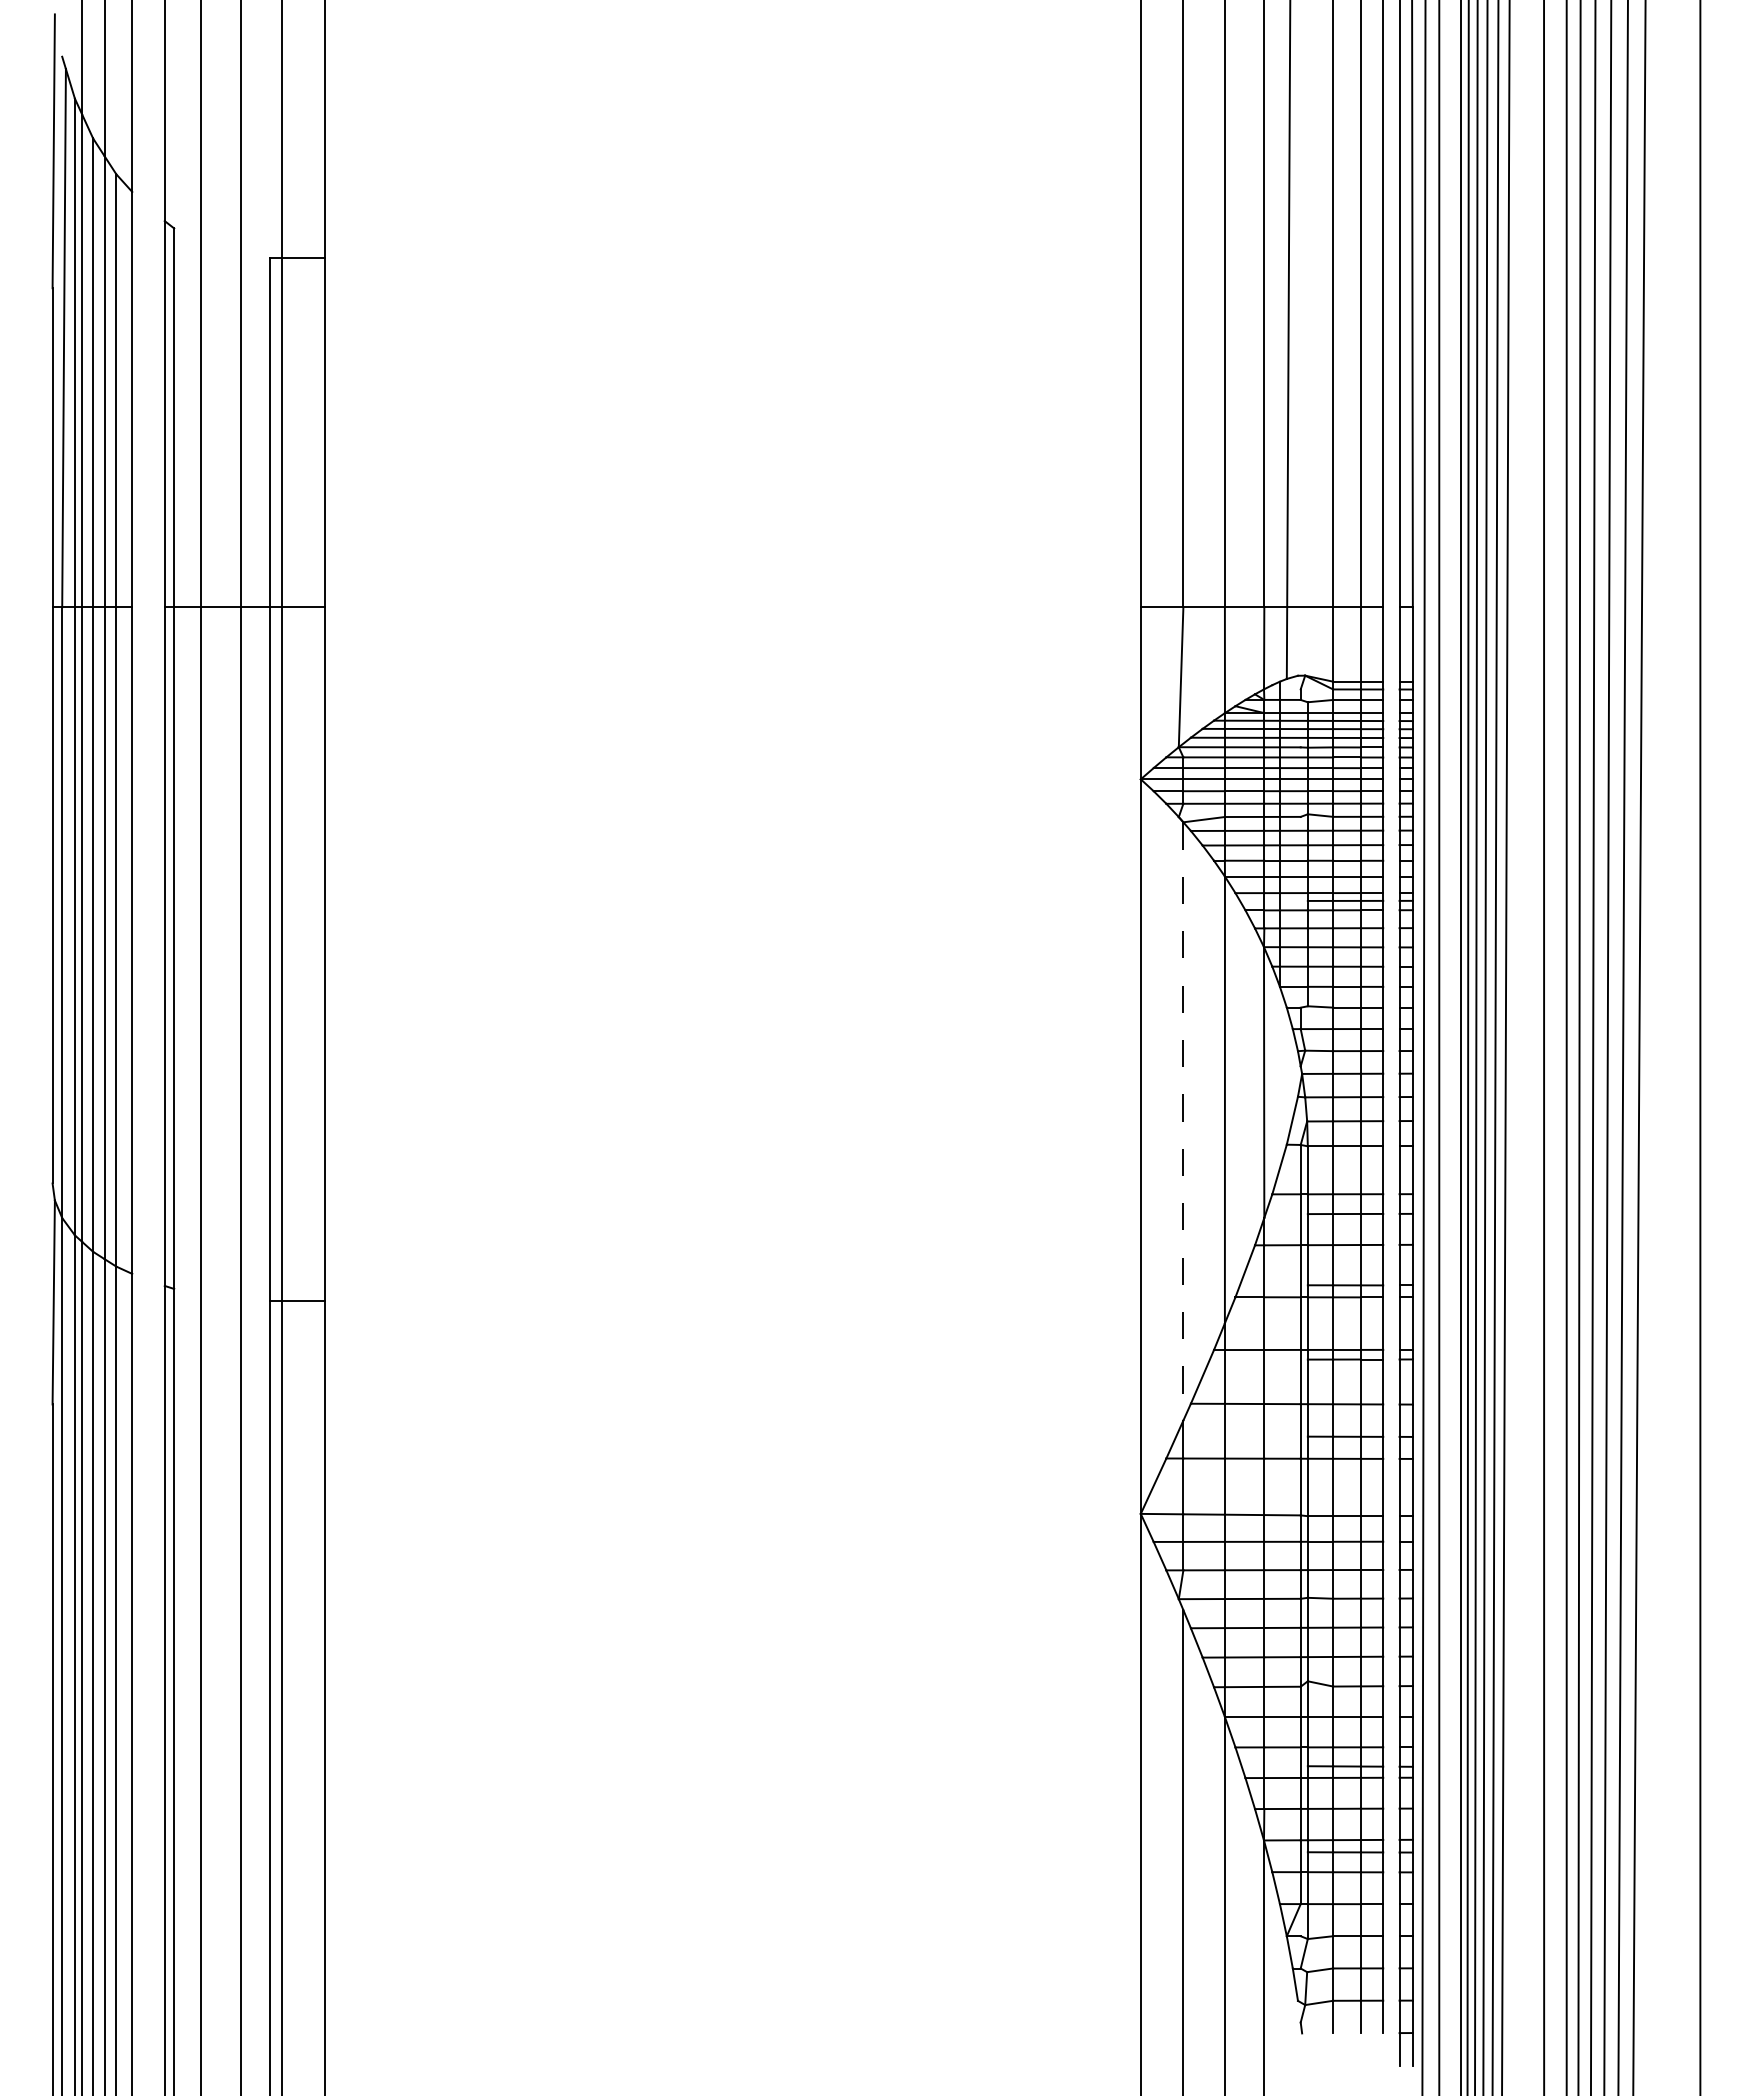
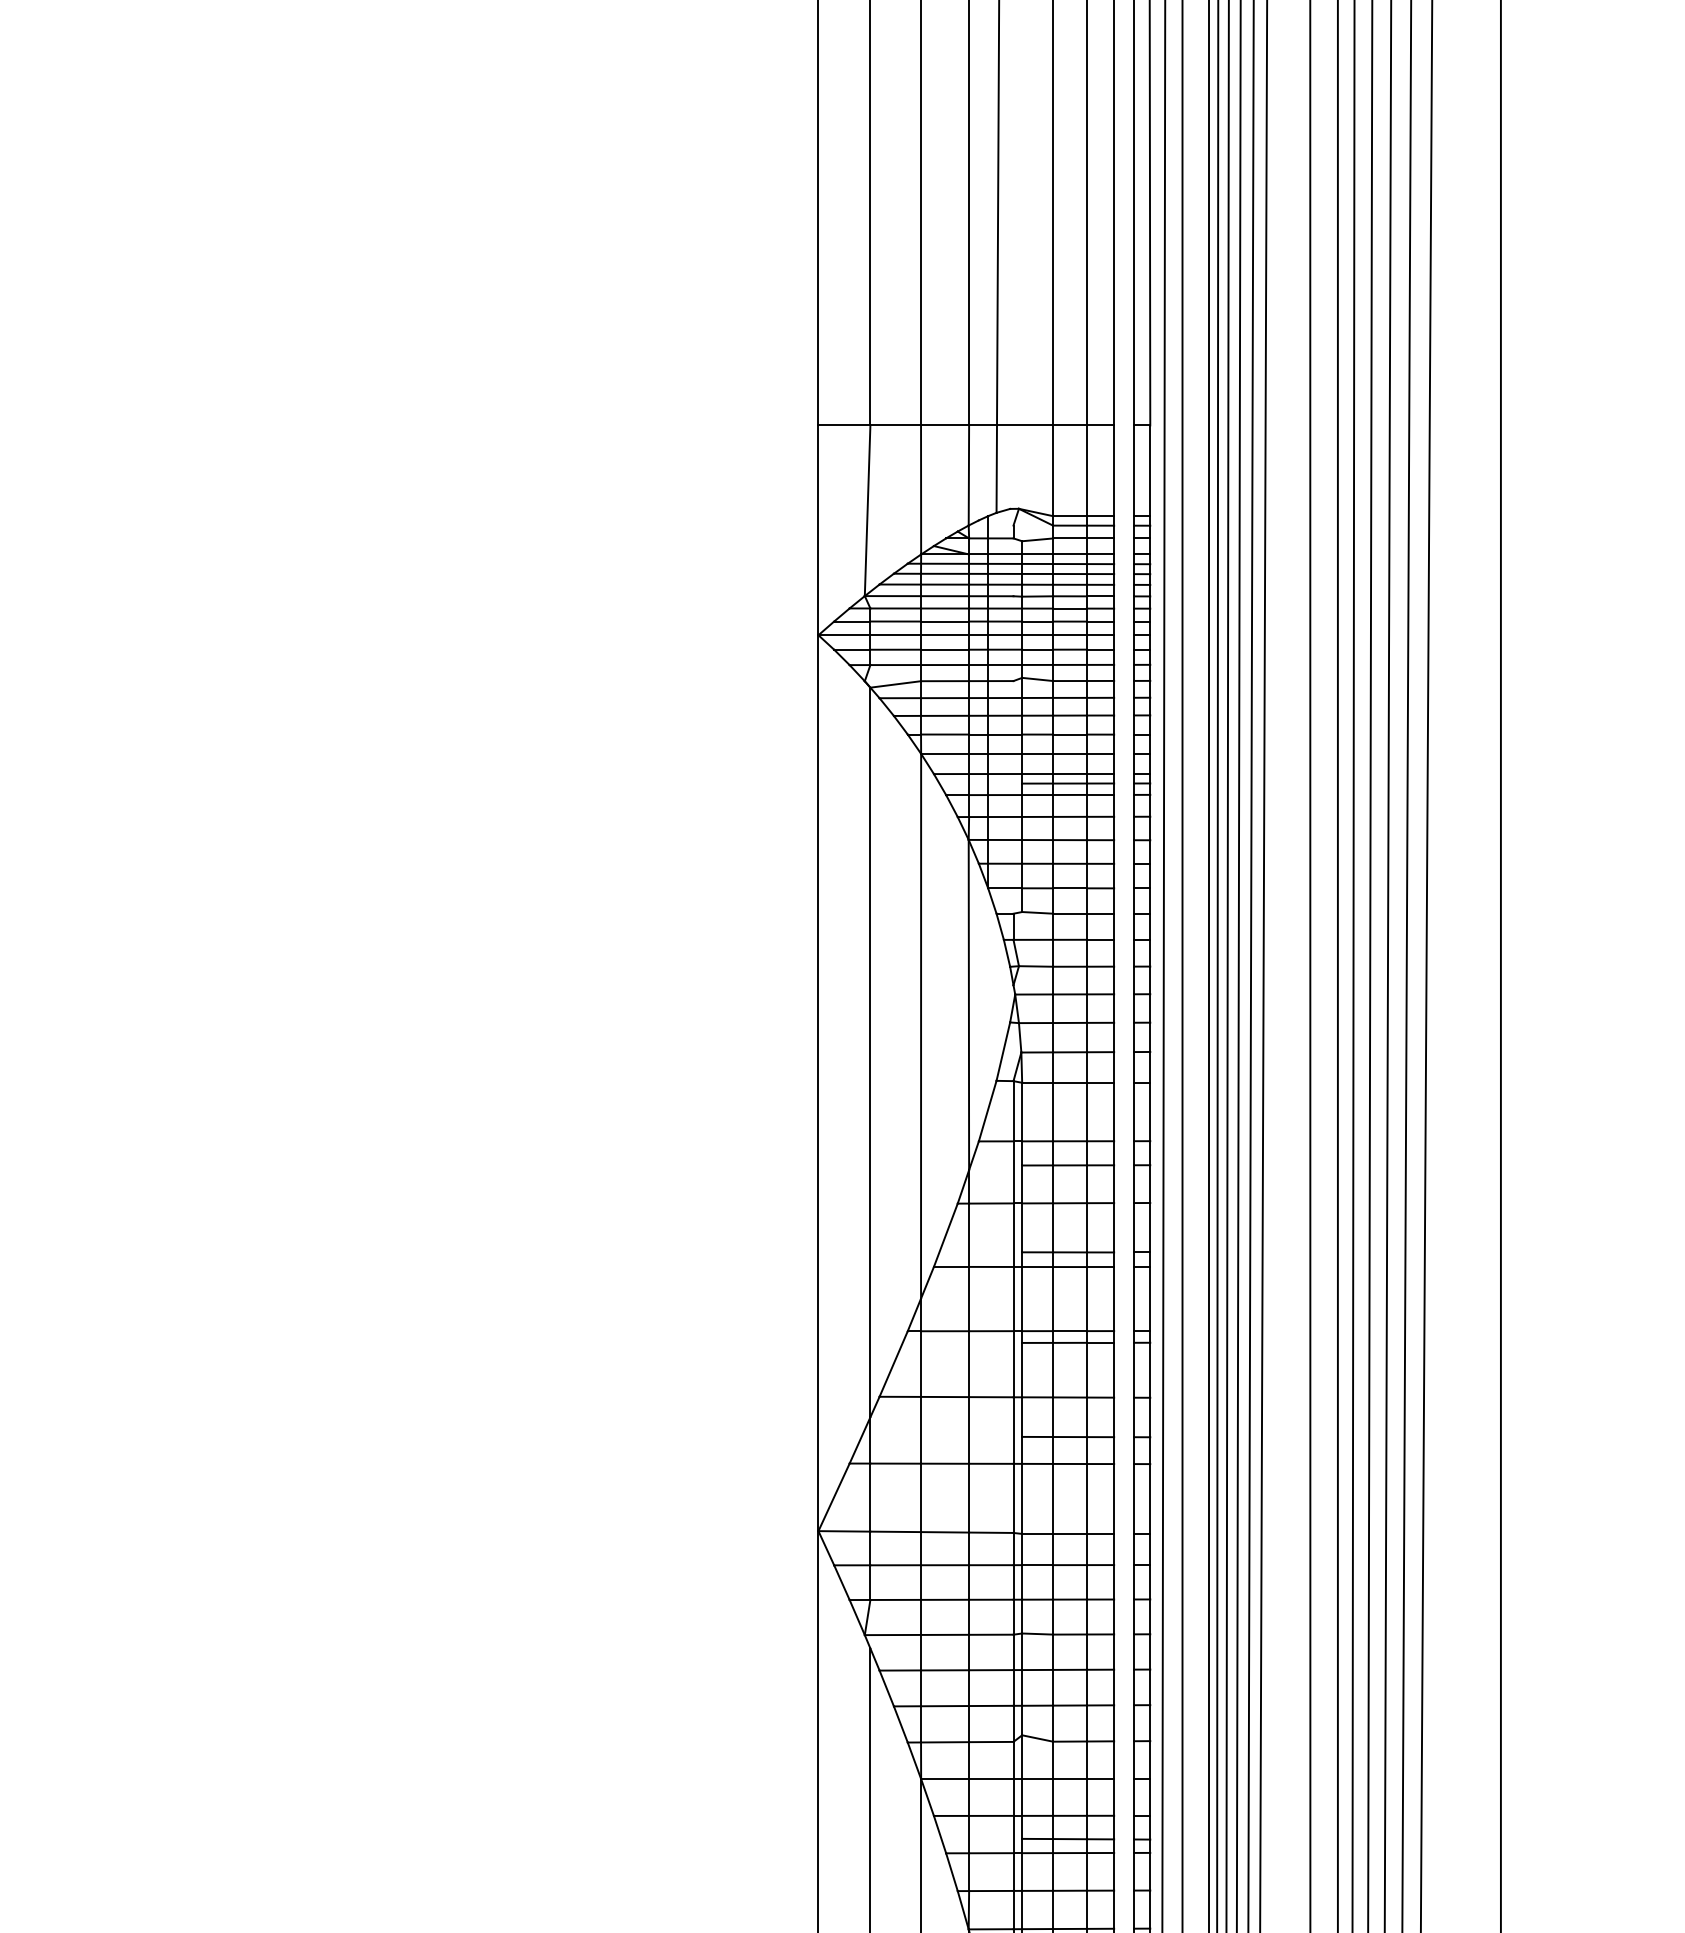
line: (1183, 1121) -> (870, 1052), dashed -> solid

